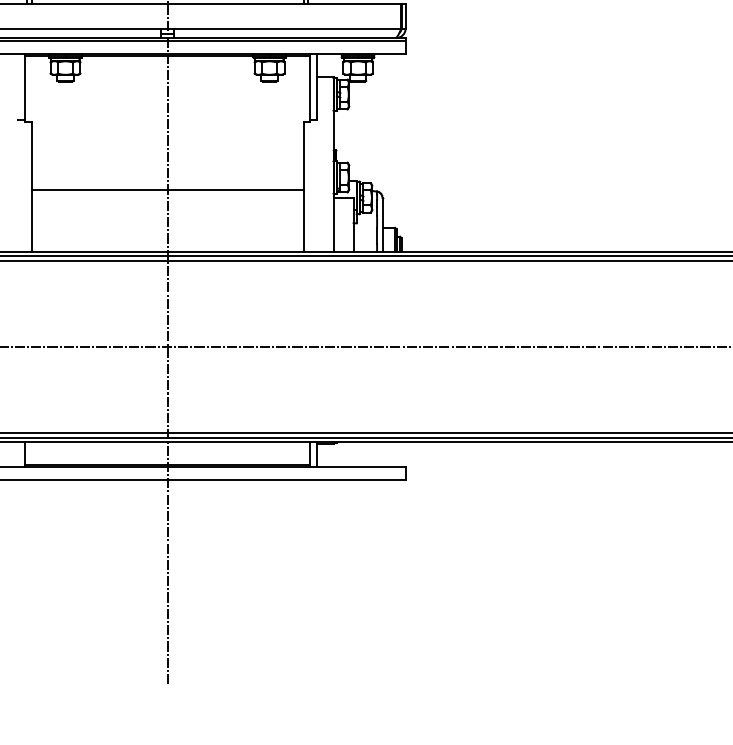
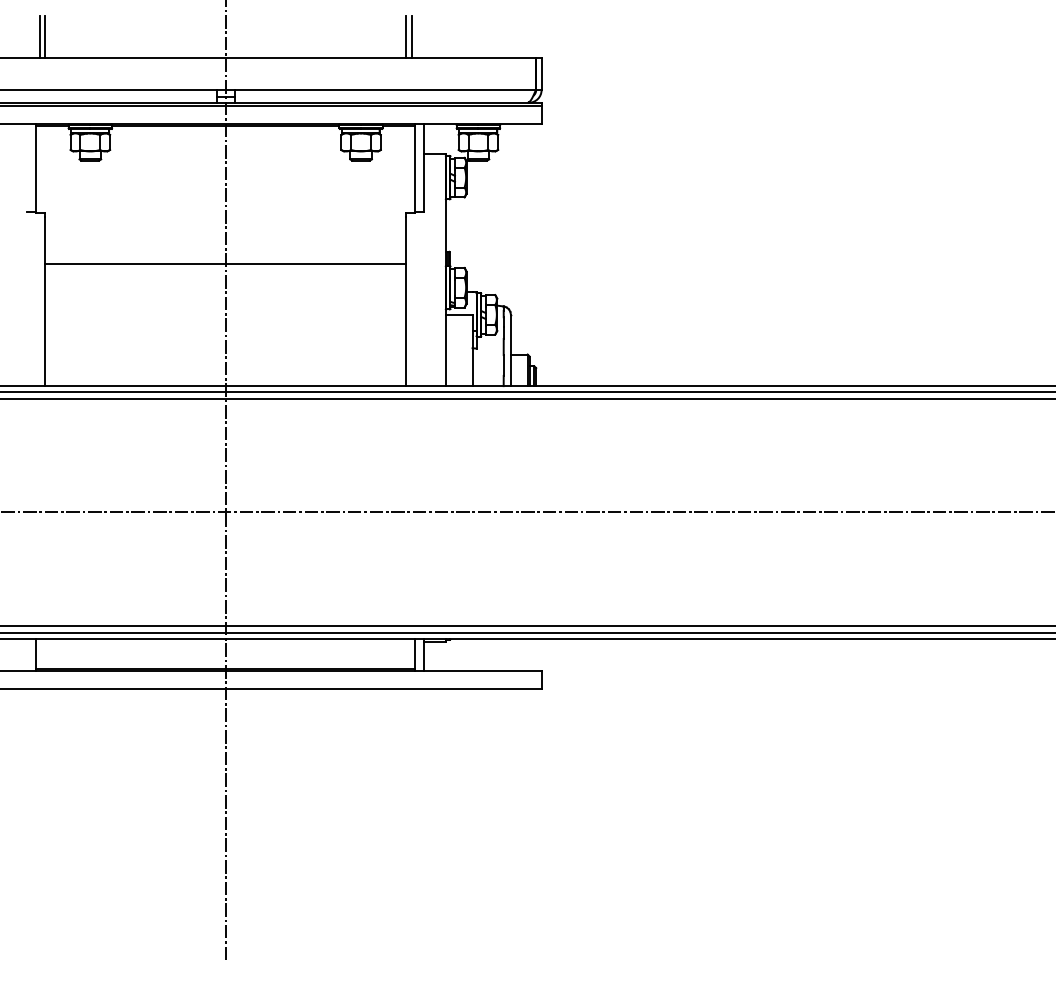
line: (167, 189) -> (225, 263), moved

